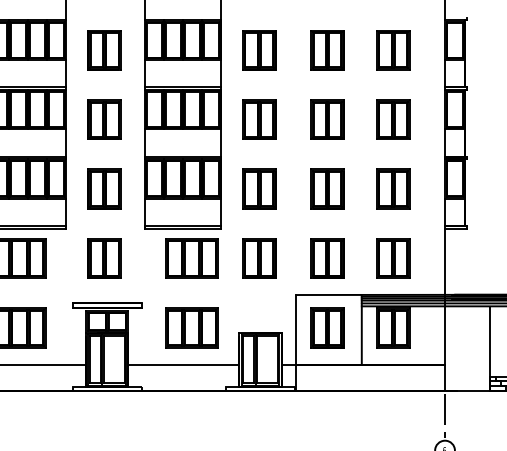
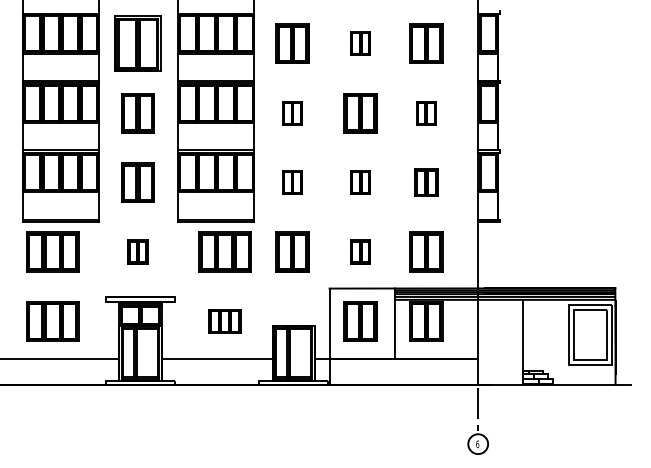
part: (104, 49) -> (137, 43), size x1.4
part: (327, 49) -> (360, 43), size x0.6
part: (259, 119) -> (292, 113), size x0.6
part: (393, 119) -> (426, 113), size x0.6
part: (259, 188) -> (292, 182), size x0.6
part: (327, 188) -> (360, 182), size x0.6
part: (393, 188) -> (426, 182), size x0.7
part: (104, 257) -> (137, 251), size x0.6
part: (327, 257) -> (360, 251), size x0.6
part: (191, 327) -> (224, 321), size x0.6

